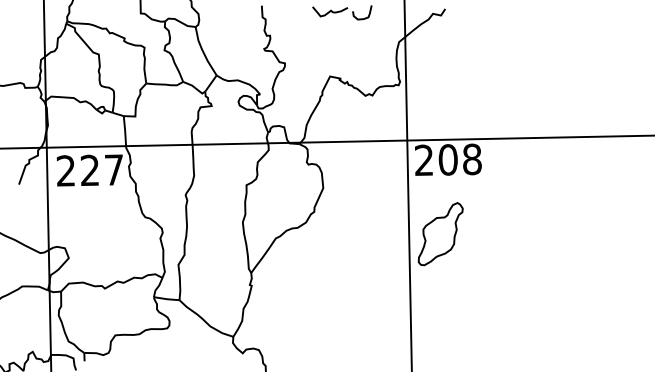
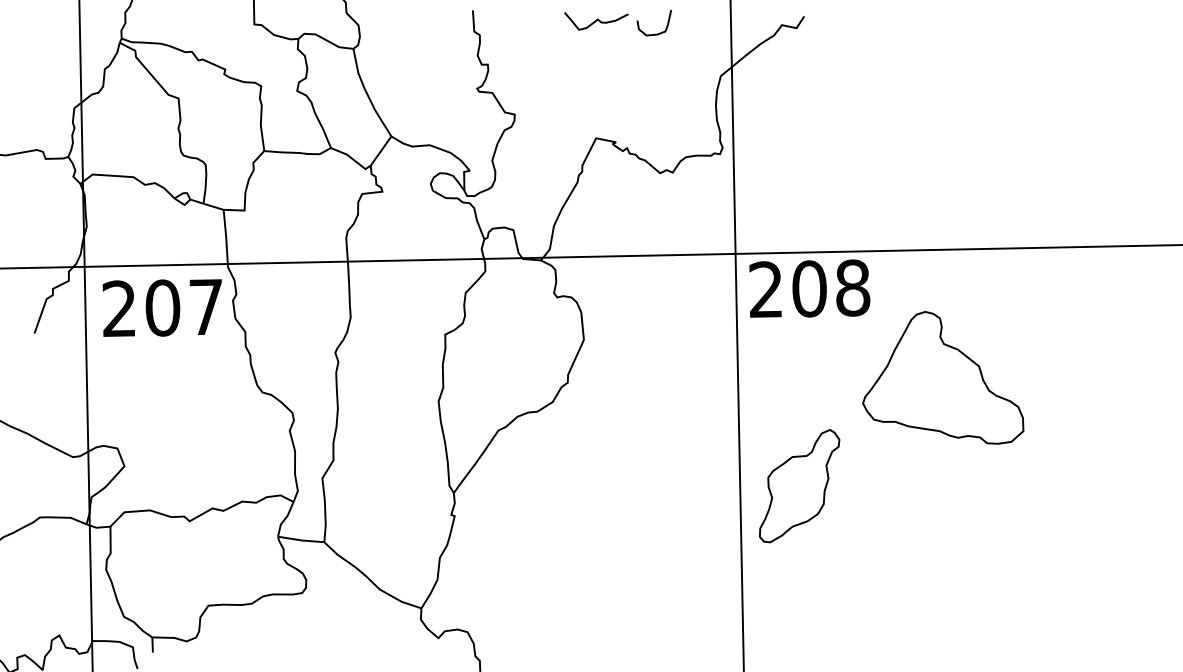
text: (89, 170) -> (161, 308), 227 -> 207
part: (522, 208) -> (943, 376), added
part: (440, 234) -> (799, 486), moved

